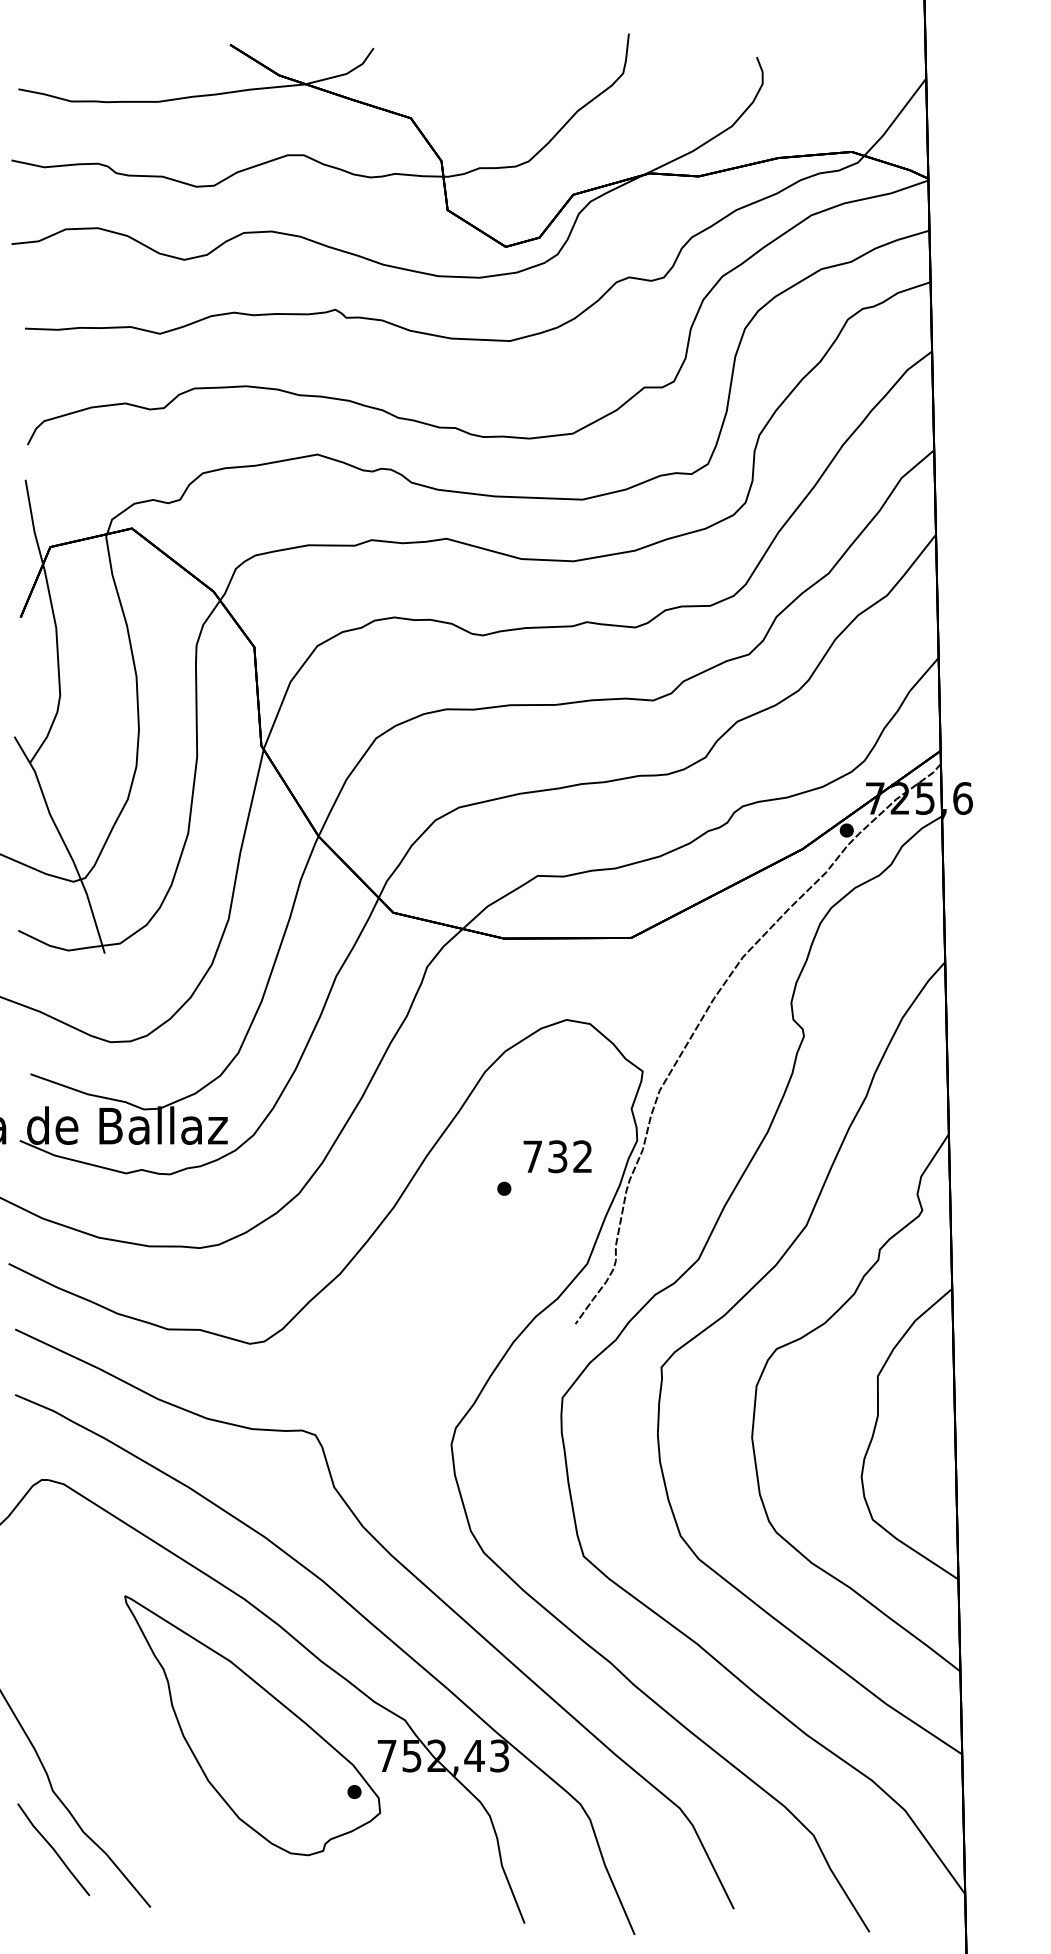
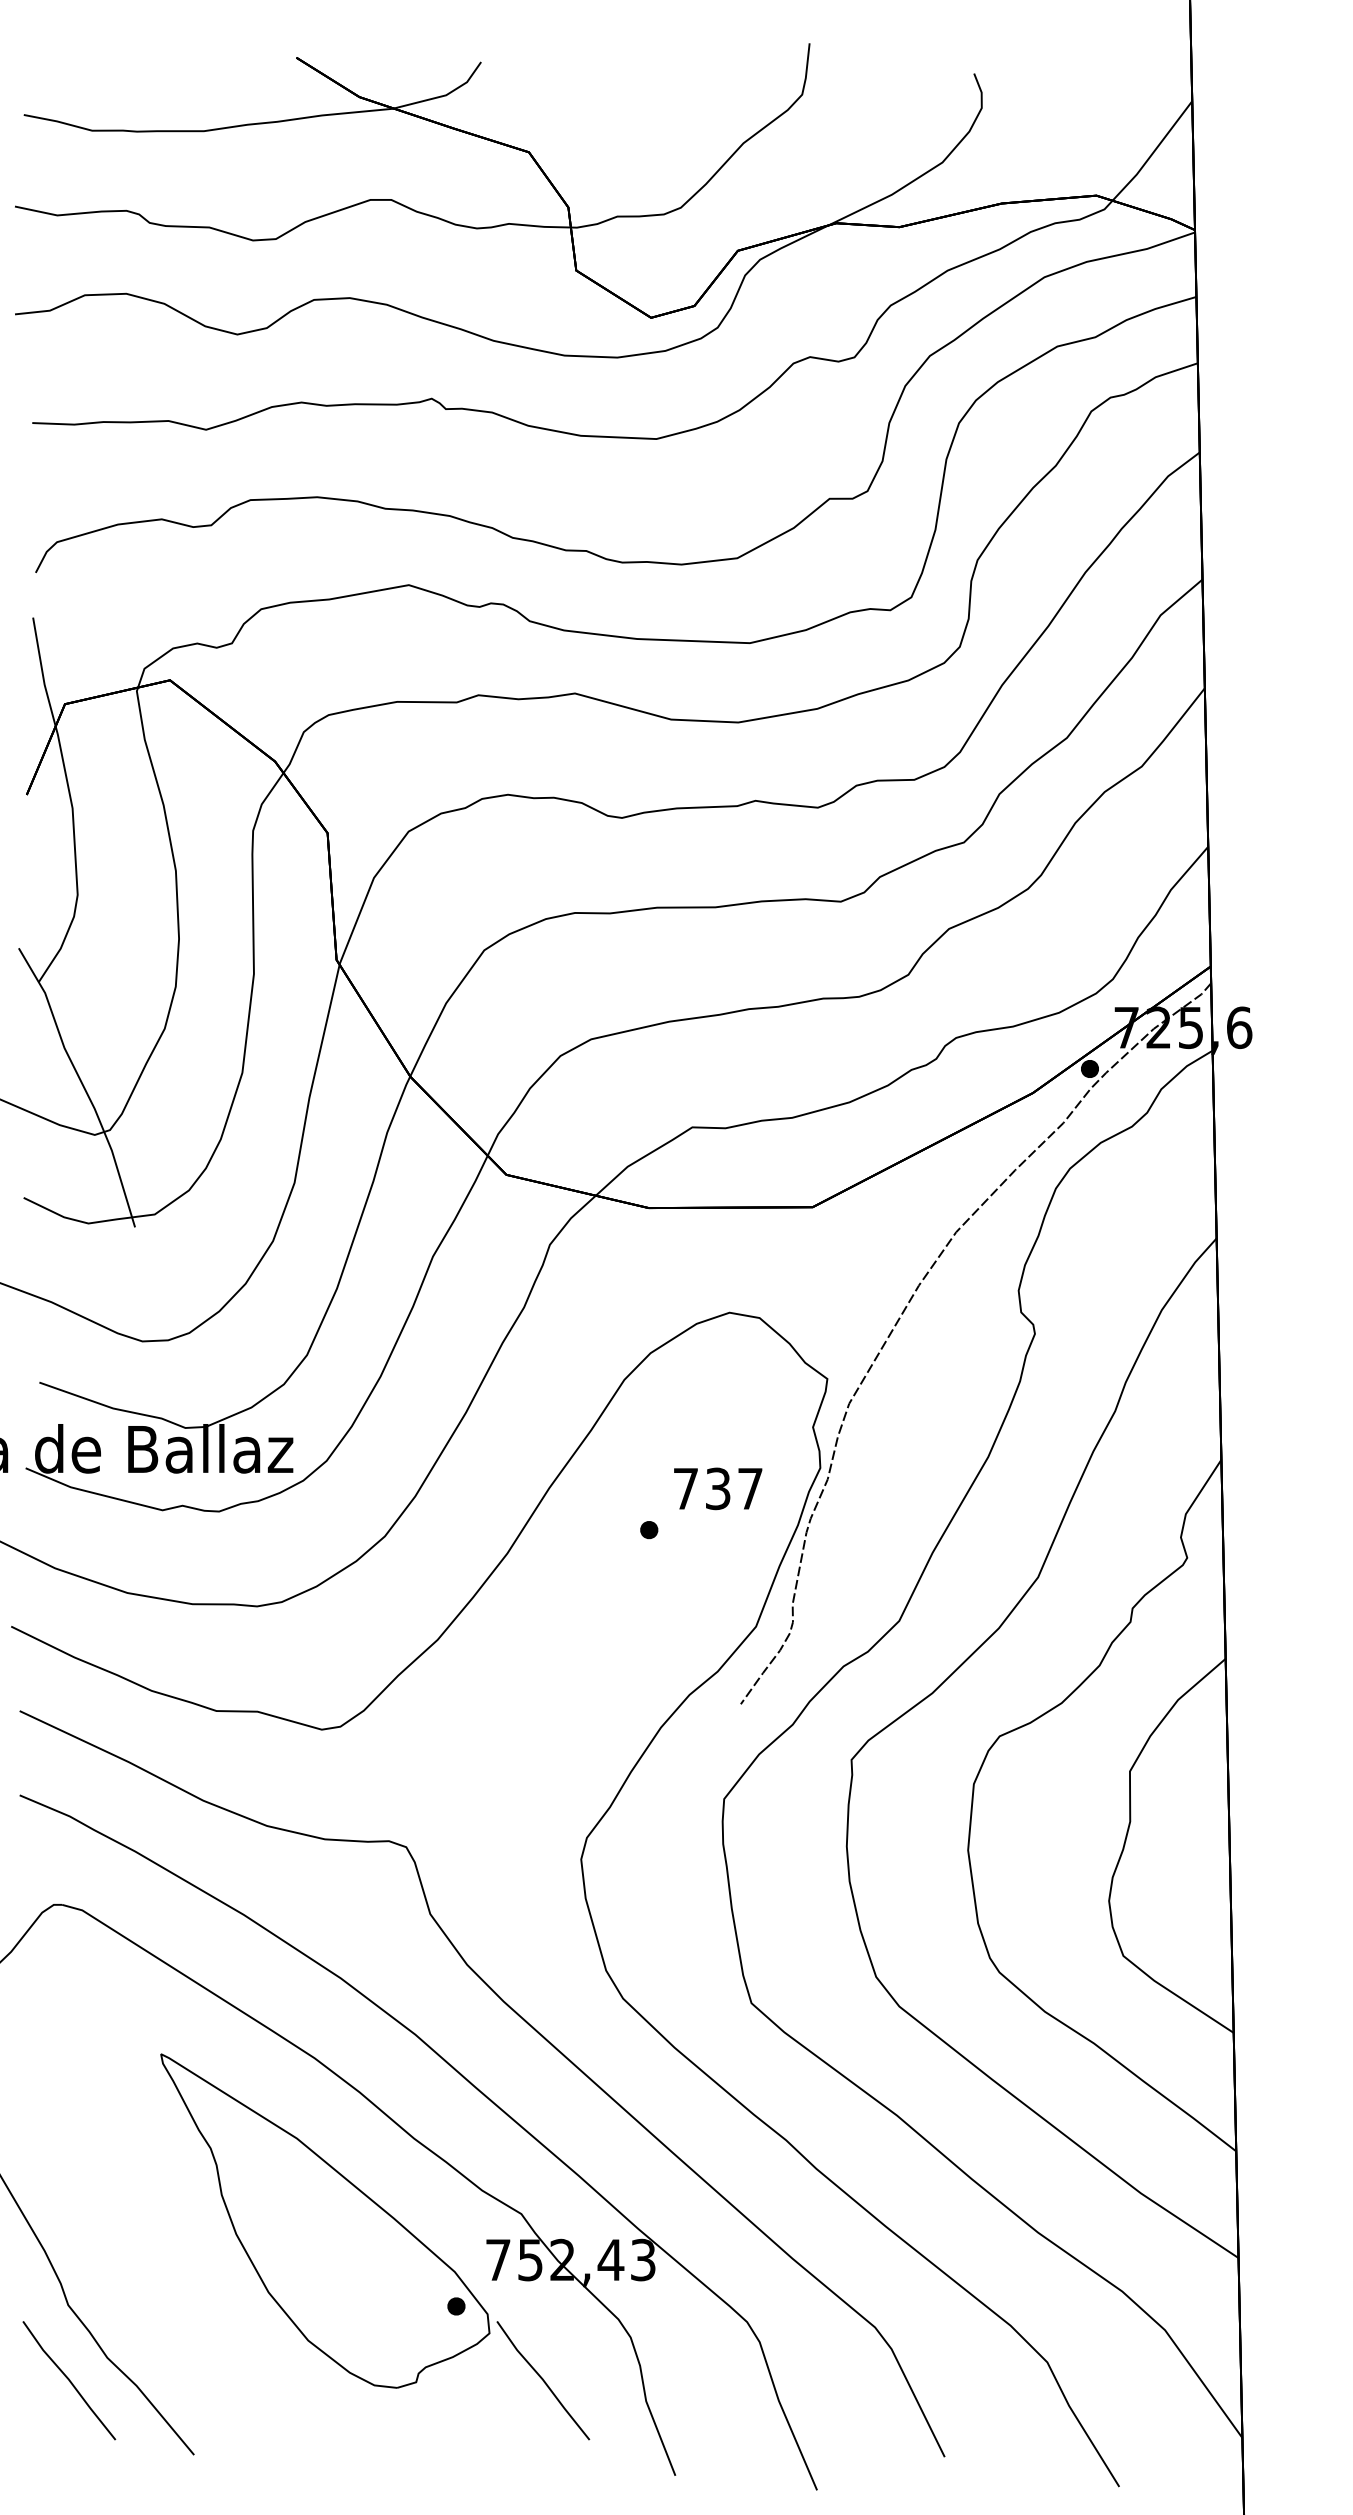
text: (582, 1156) -> (750, 1488), 732 -> 737
line: (422, 1849) -> (543, 2380), added

